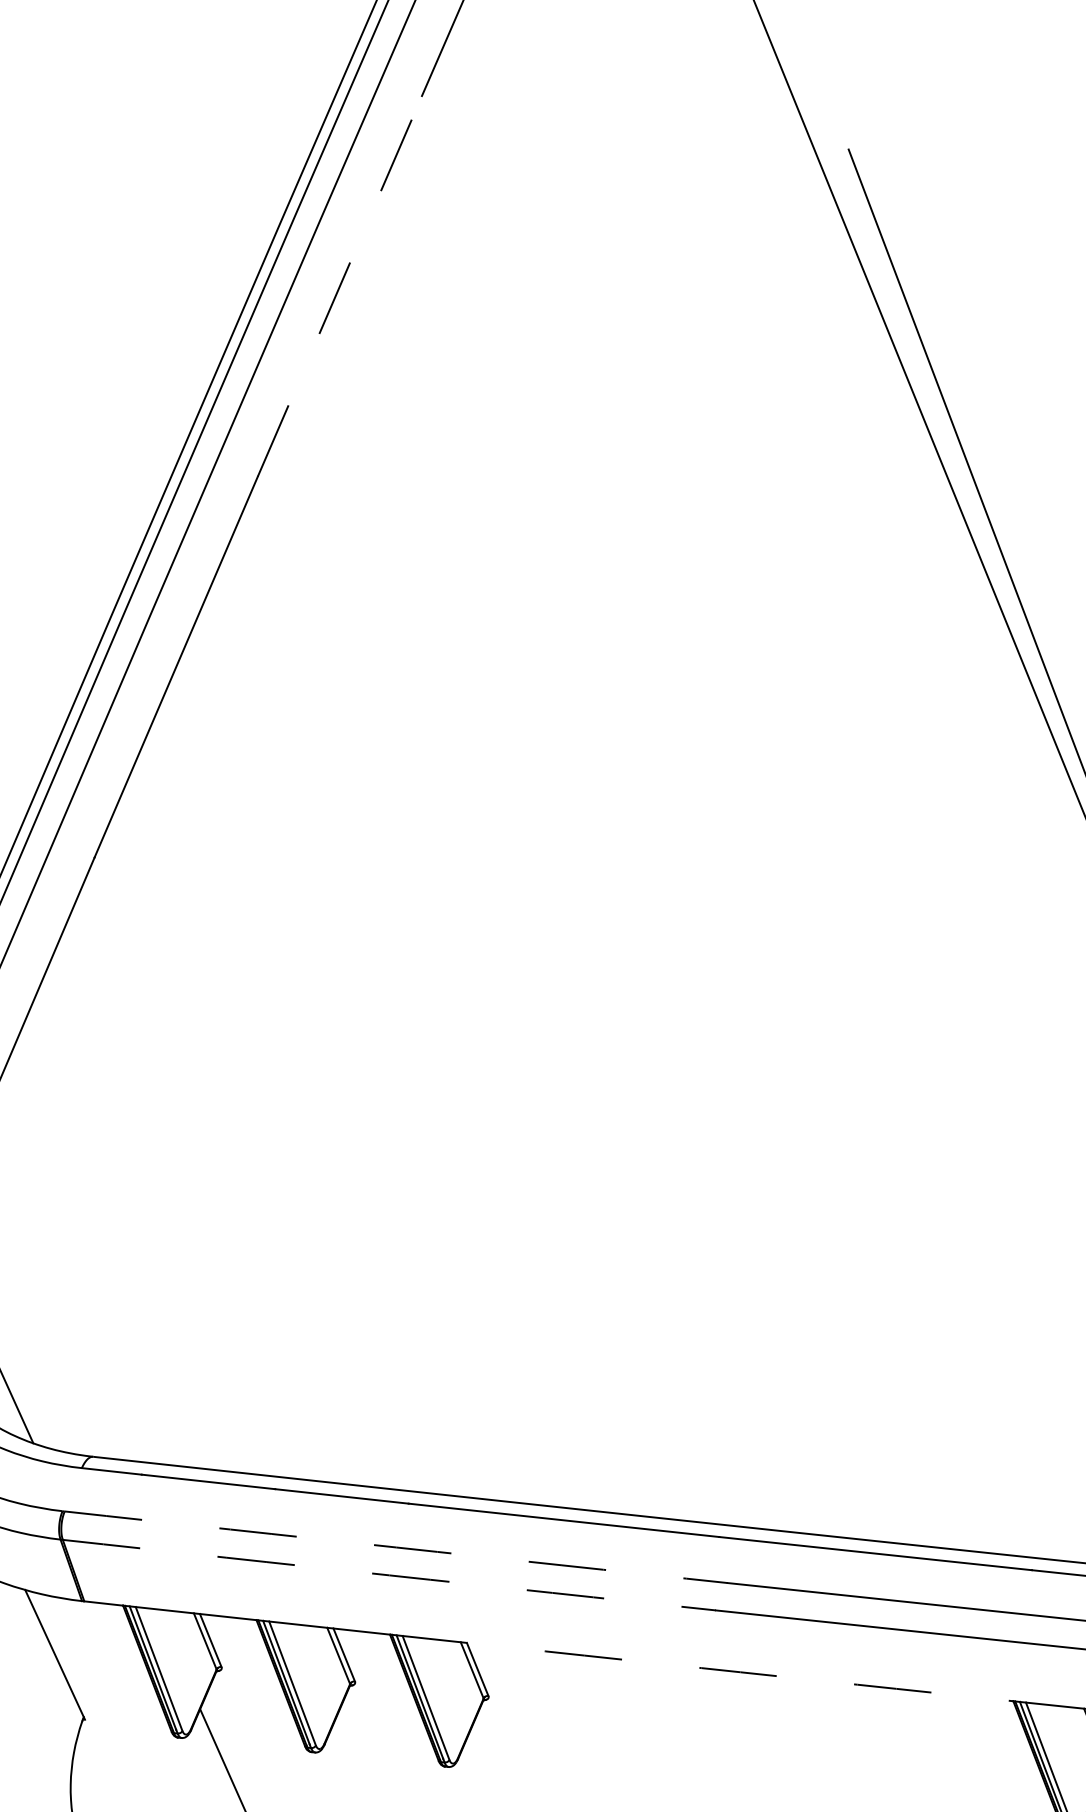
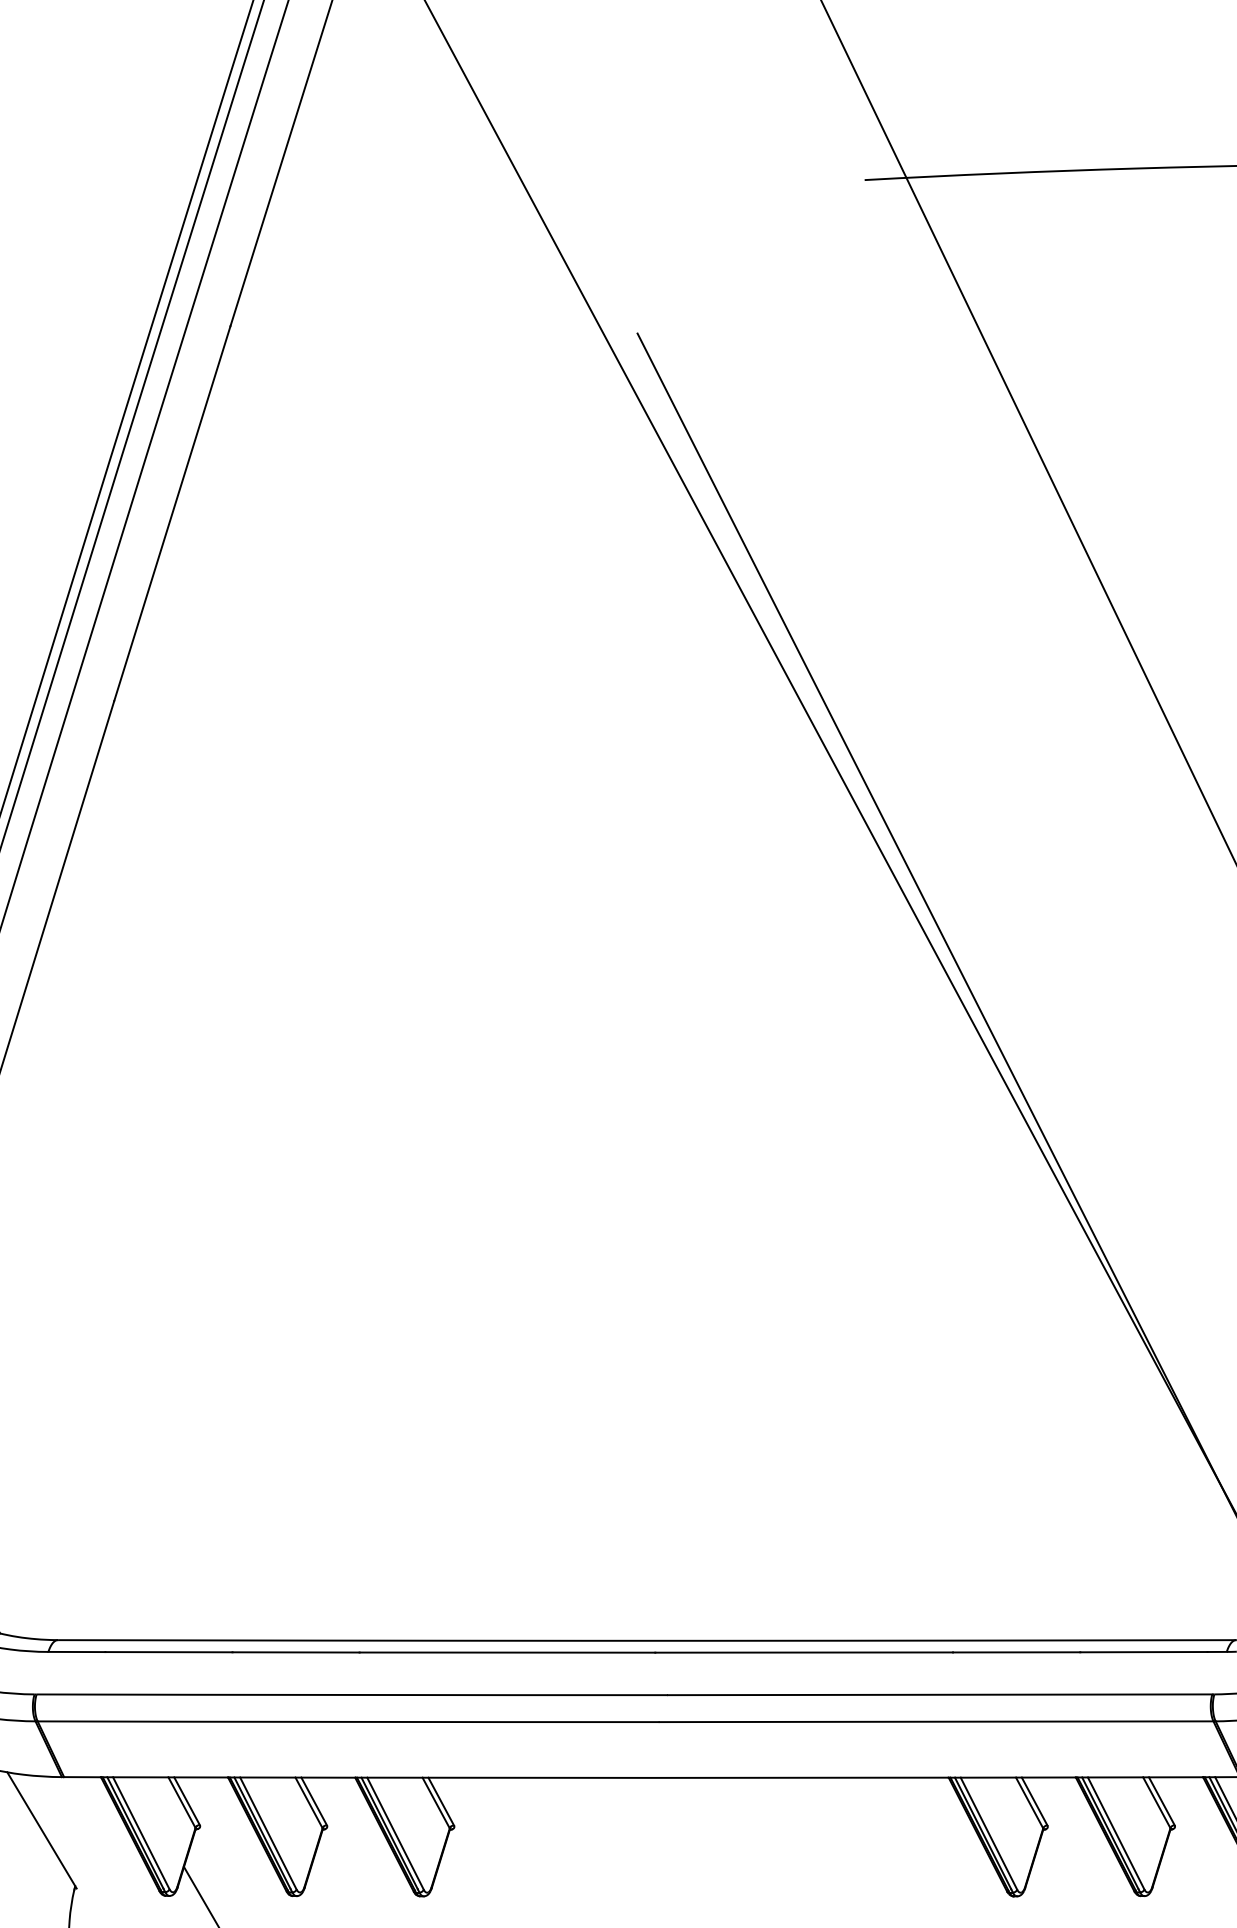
line: (340, 286) -> (172, 513), dashed -> solid
arc: (396, 1548) -> (352, 1695), dashed -> solid
arc: (389, 1574) -> (348, 1721), dashed -> solid
arc: (701, 1667) -> (651, 1777), dashed -> solid

